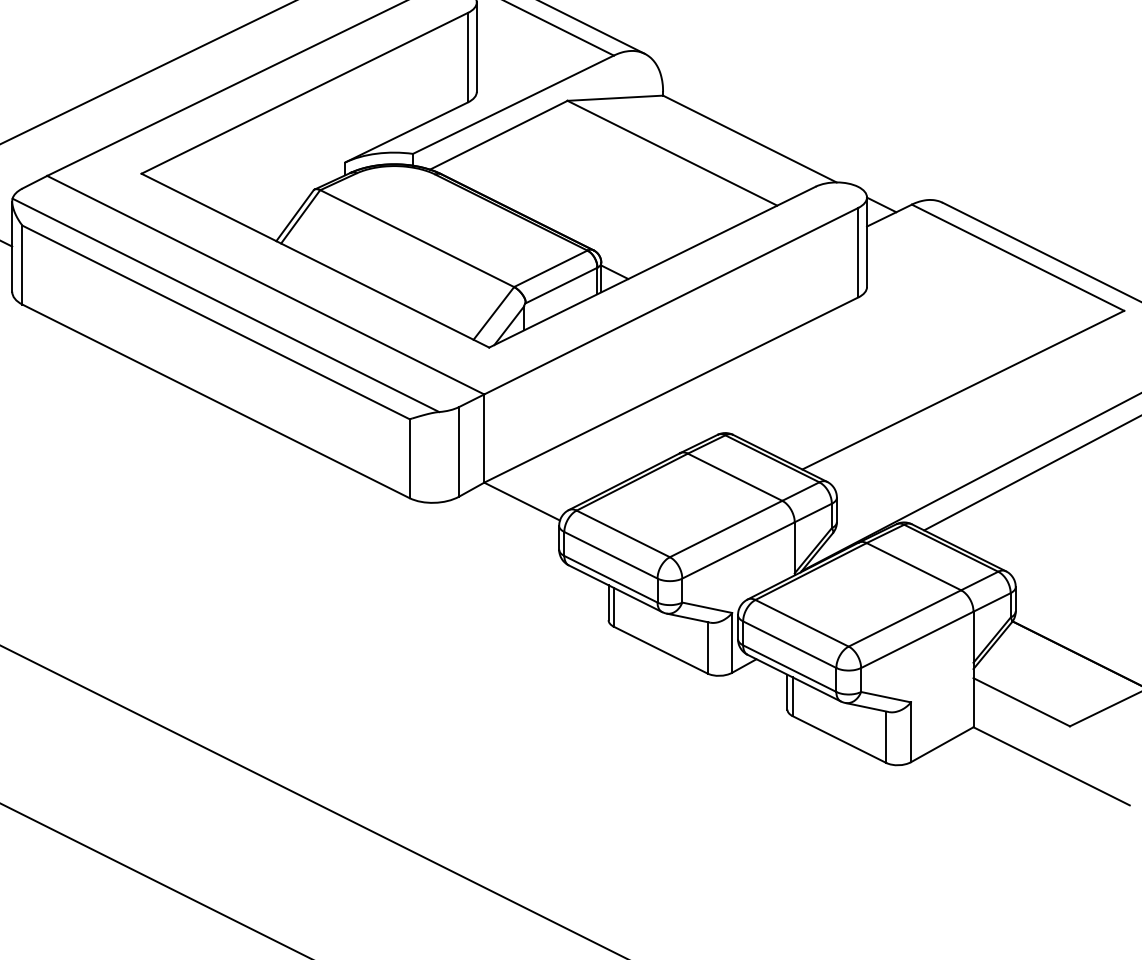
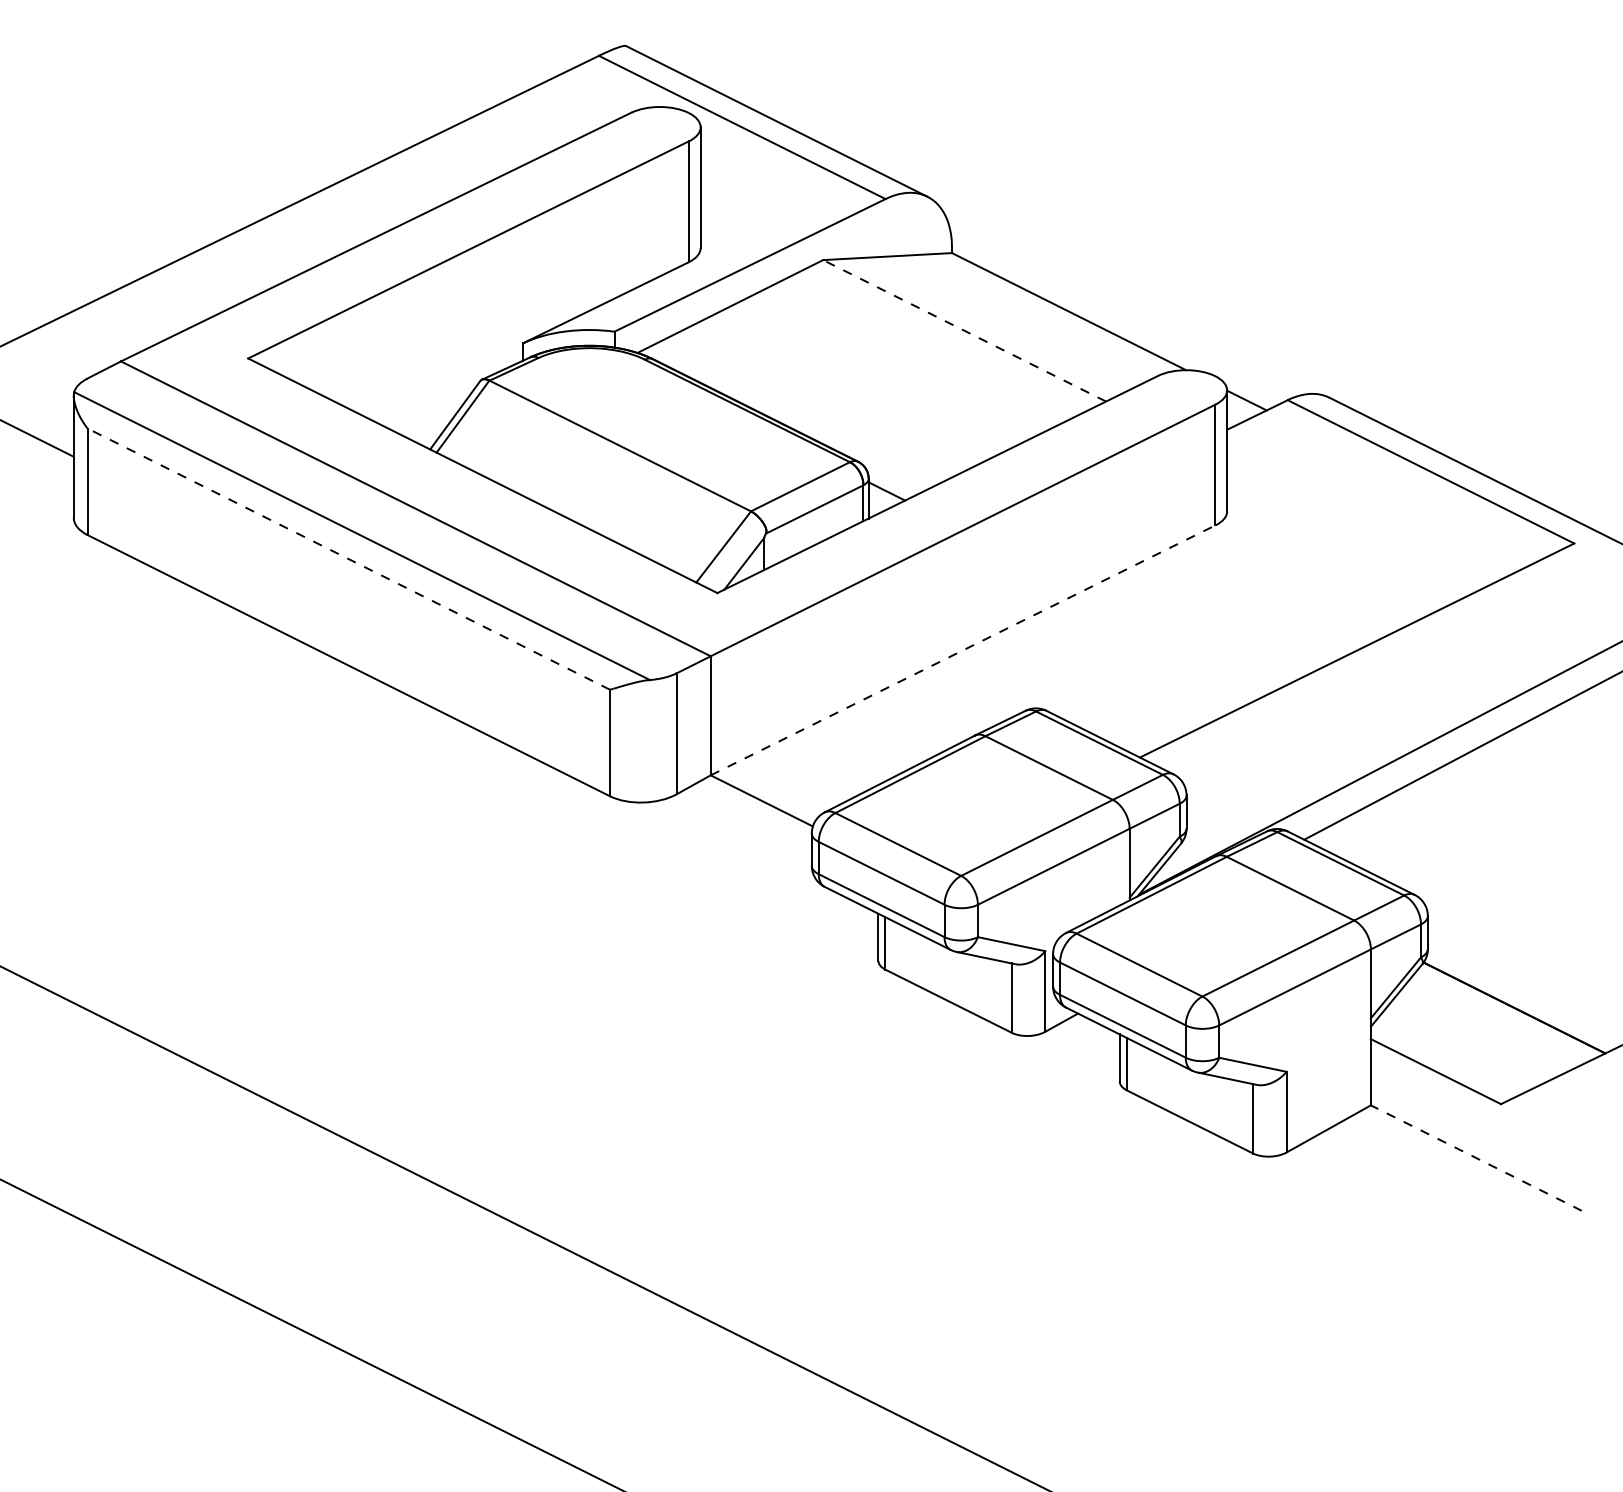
line: (672, 153) -> (964, 330), solid -> dashed
line: (215, 321) -> (348, 558), solid -> dashed
line: (671, 390) -> (963, 650), solid -> dashed
line: (1051, 766) -> (1476, 1158), solid -> dashed

